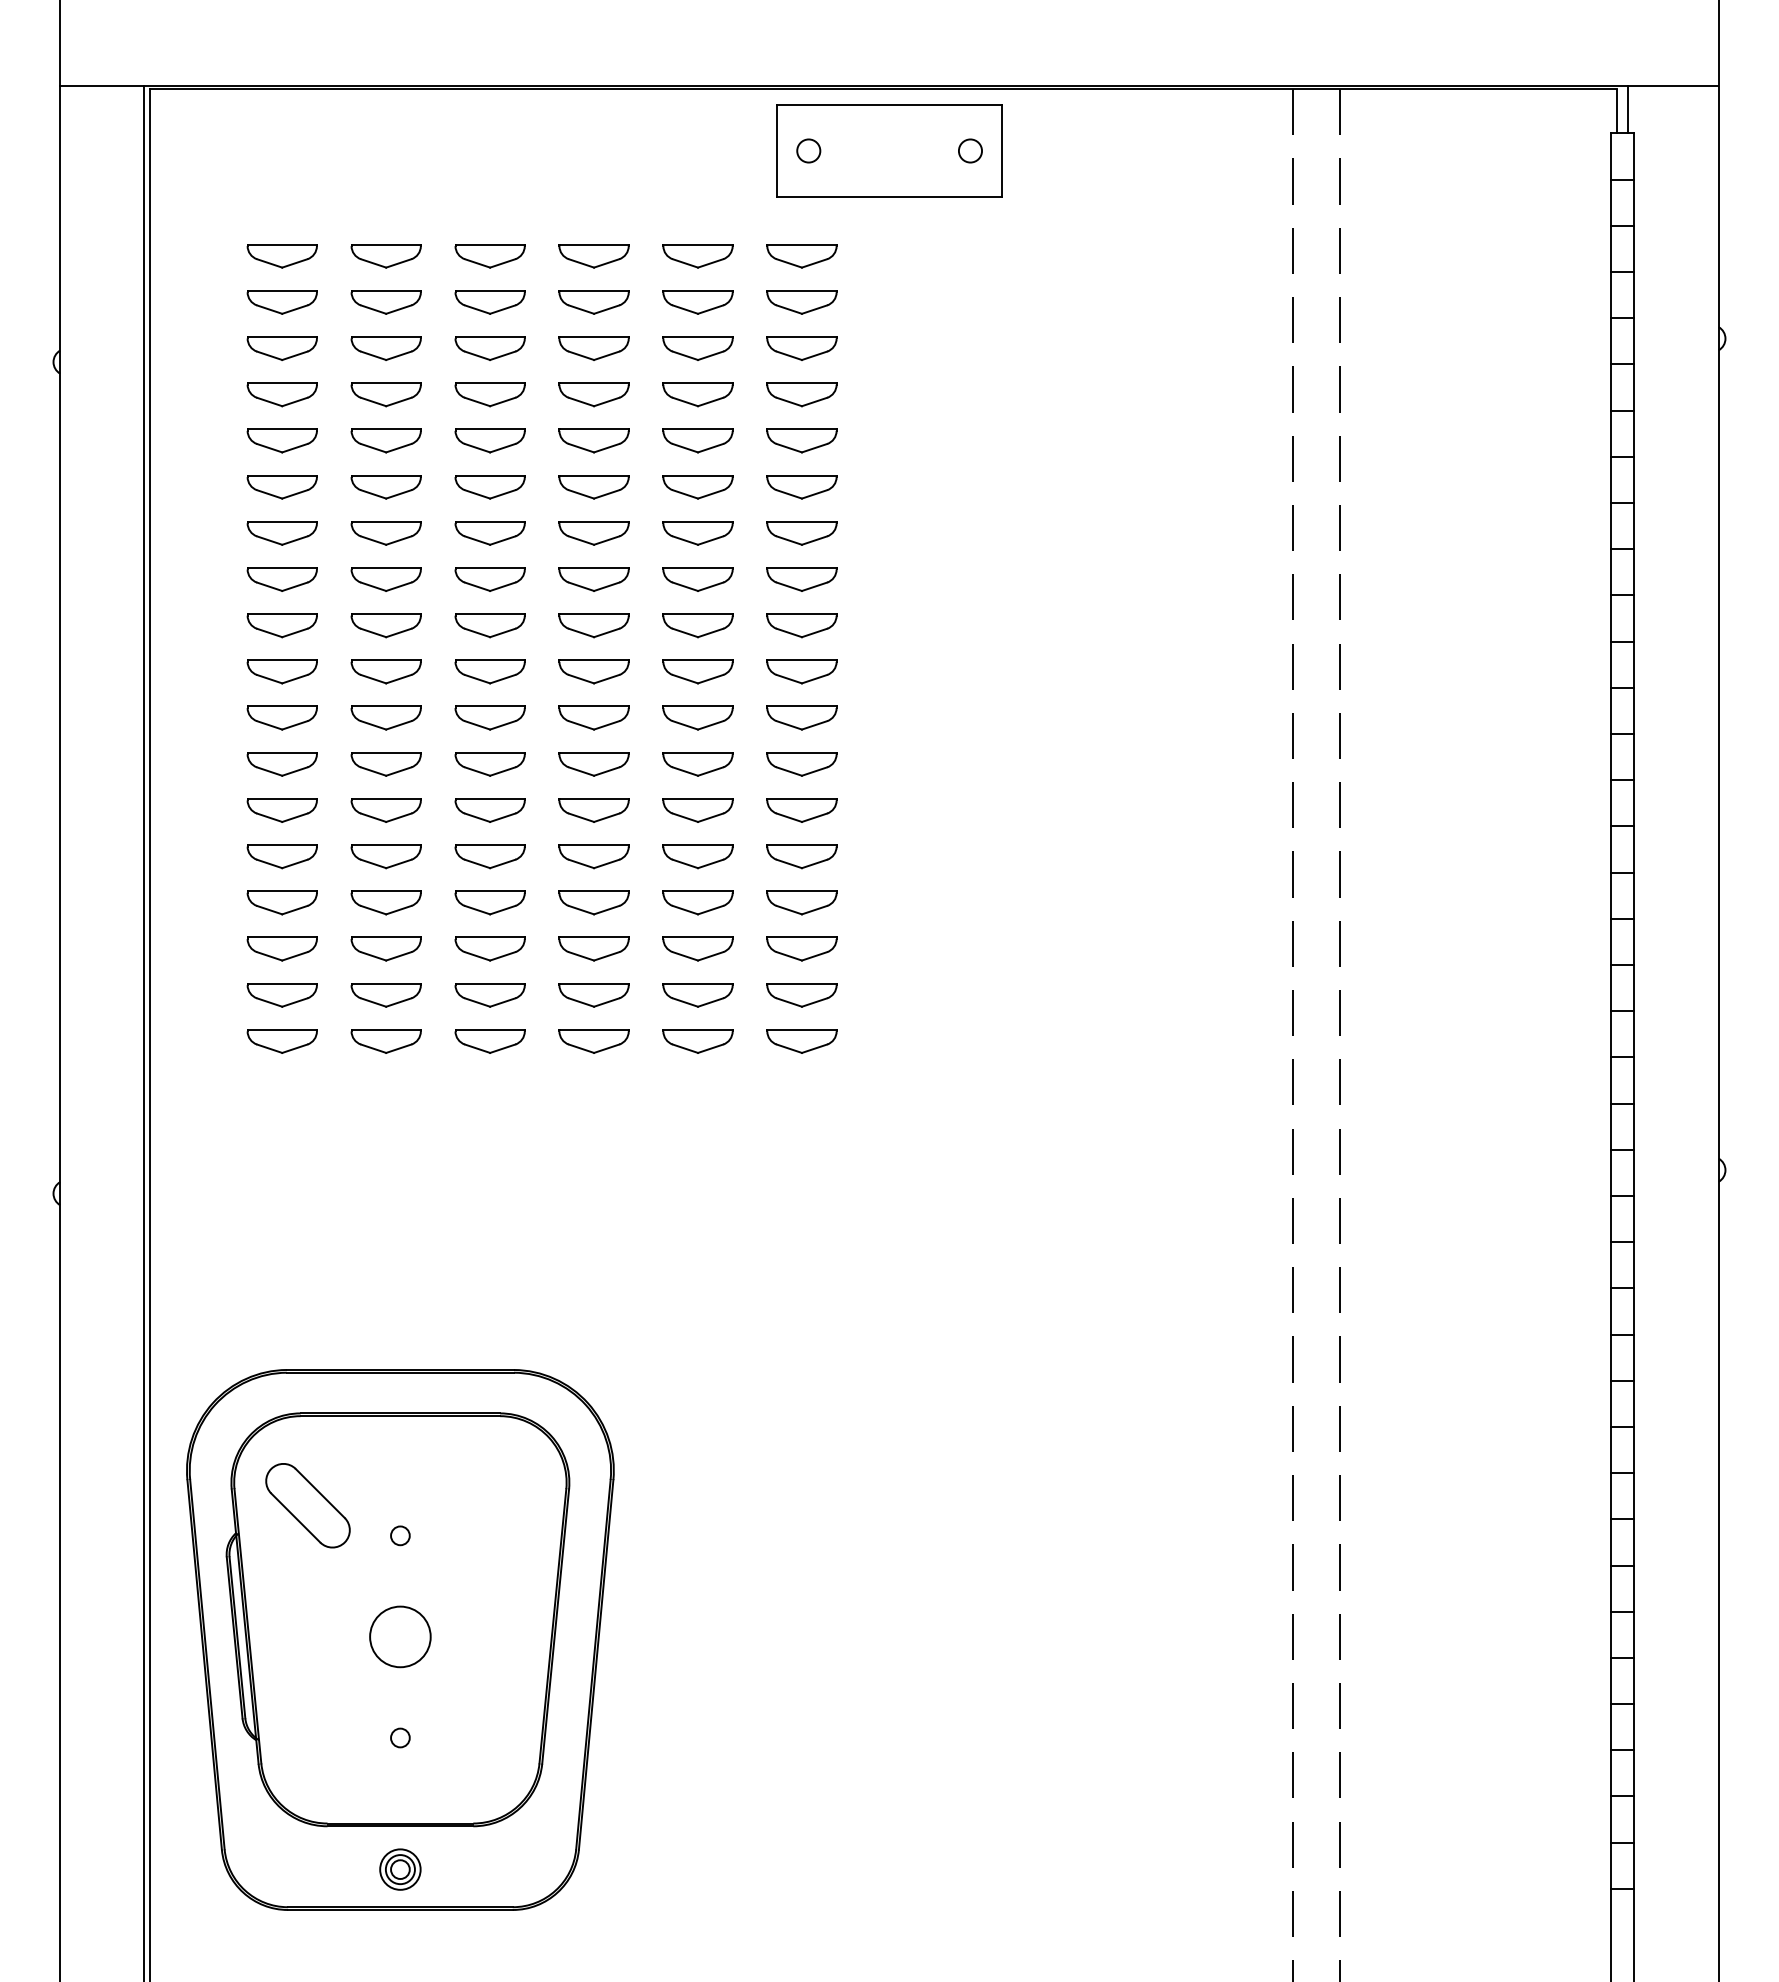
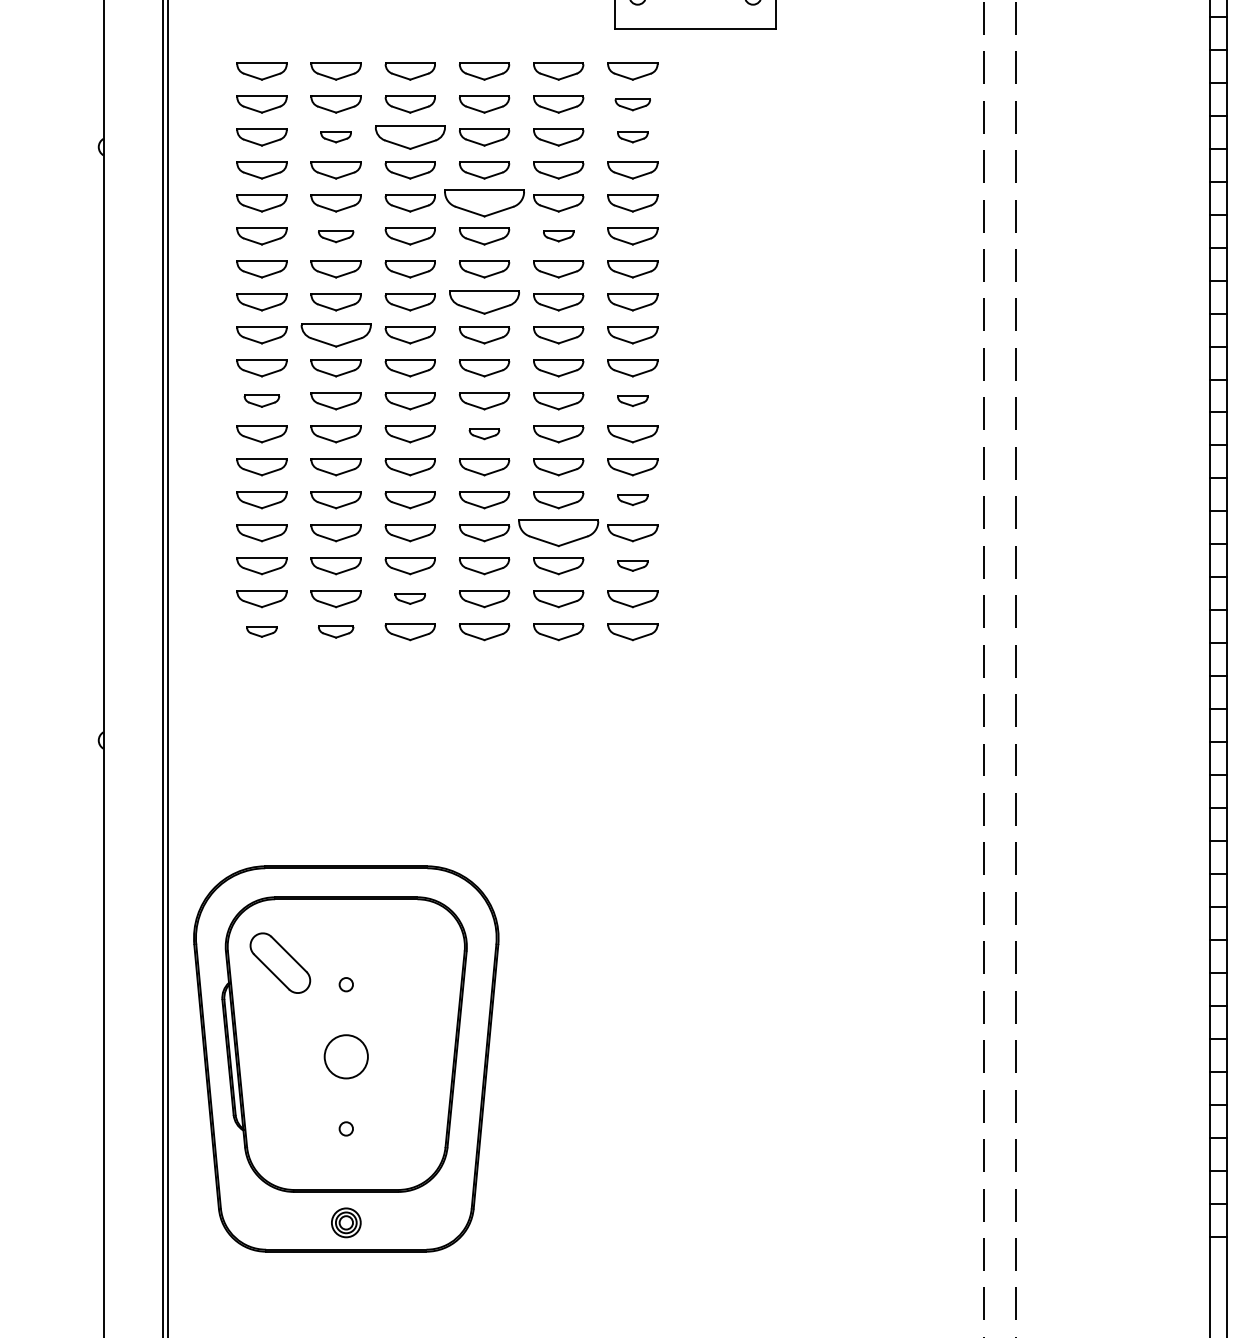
part: (801, 302) -> (632, 104), size x0.7
part: (385, 348) -> (335, 137), size x0.6
part: (489, 348) -> (409, 137), size x1.4
part: (801, 348) -> (632, 137), size x0.6
part: (593, 440) -> (484, 203), size x1.6
part: (385, 487) -> (335, 236), size x0.7
part: (697, 487) -> (558, 236), size x0.6
part: (593, 579) -> (484, 302), size x1.4
part: (385, 625) -> (335, 335), size x1.4
part: (281, 717) -> (261, 400), size x0.7
part: (801, 717) -> (632, 400), size x0.6
part: (593, 764) -> (484, 434), size x0.6
part: (801, 856) -> (632, 499), size x0.6
part: (697, 902) -> (558, 532), size x1.6
part: (801, 948) -> (632, 565), size x0.6
part: (489, 995) -> (409, 599), size x0.6
part: (281, 1041) -> (261, 631), size x0.6
part: (385, 1041) -> (335, 631), size x0.7

